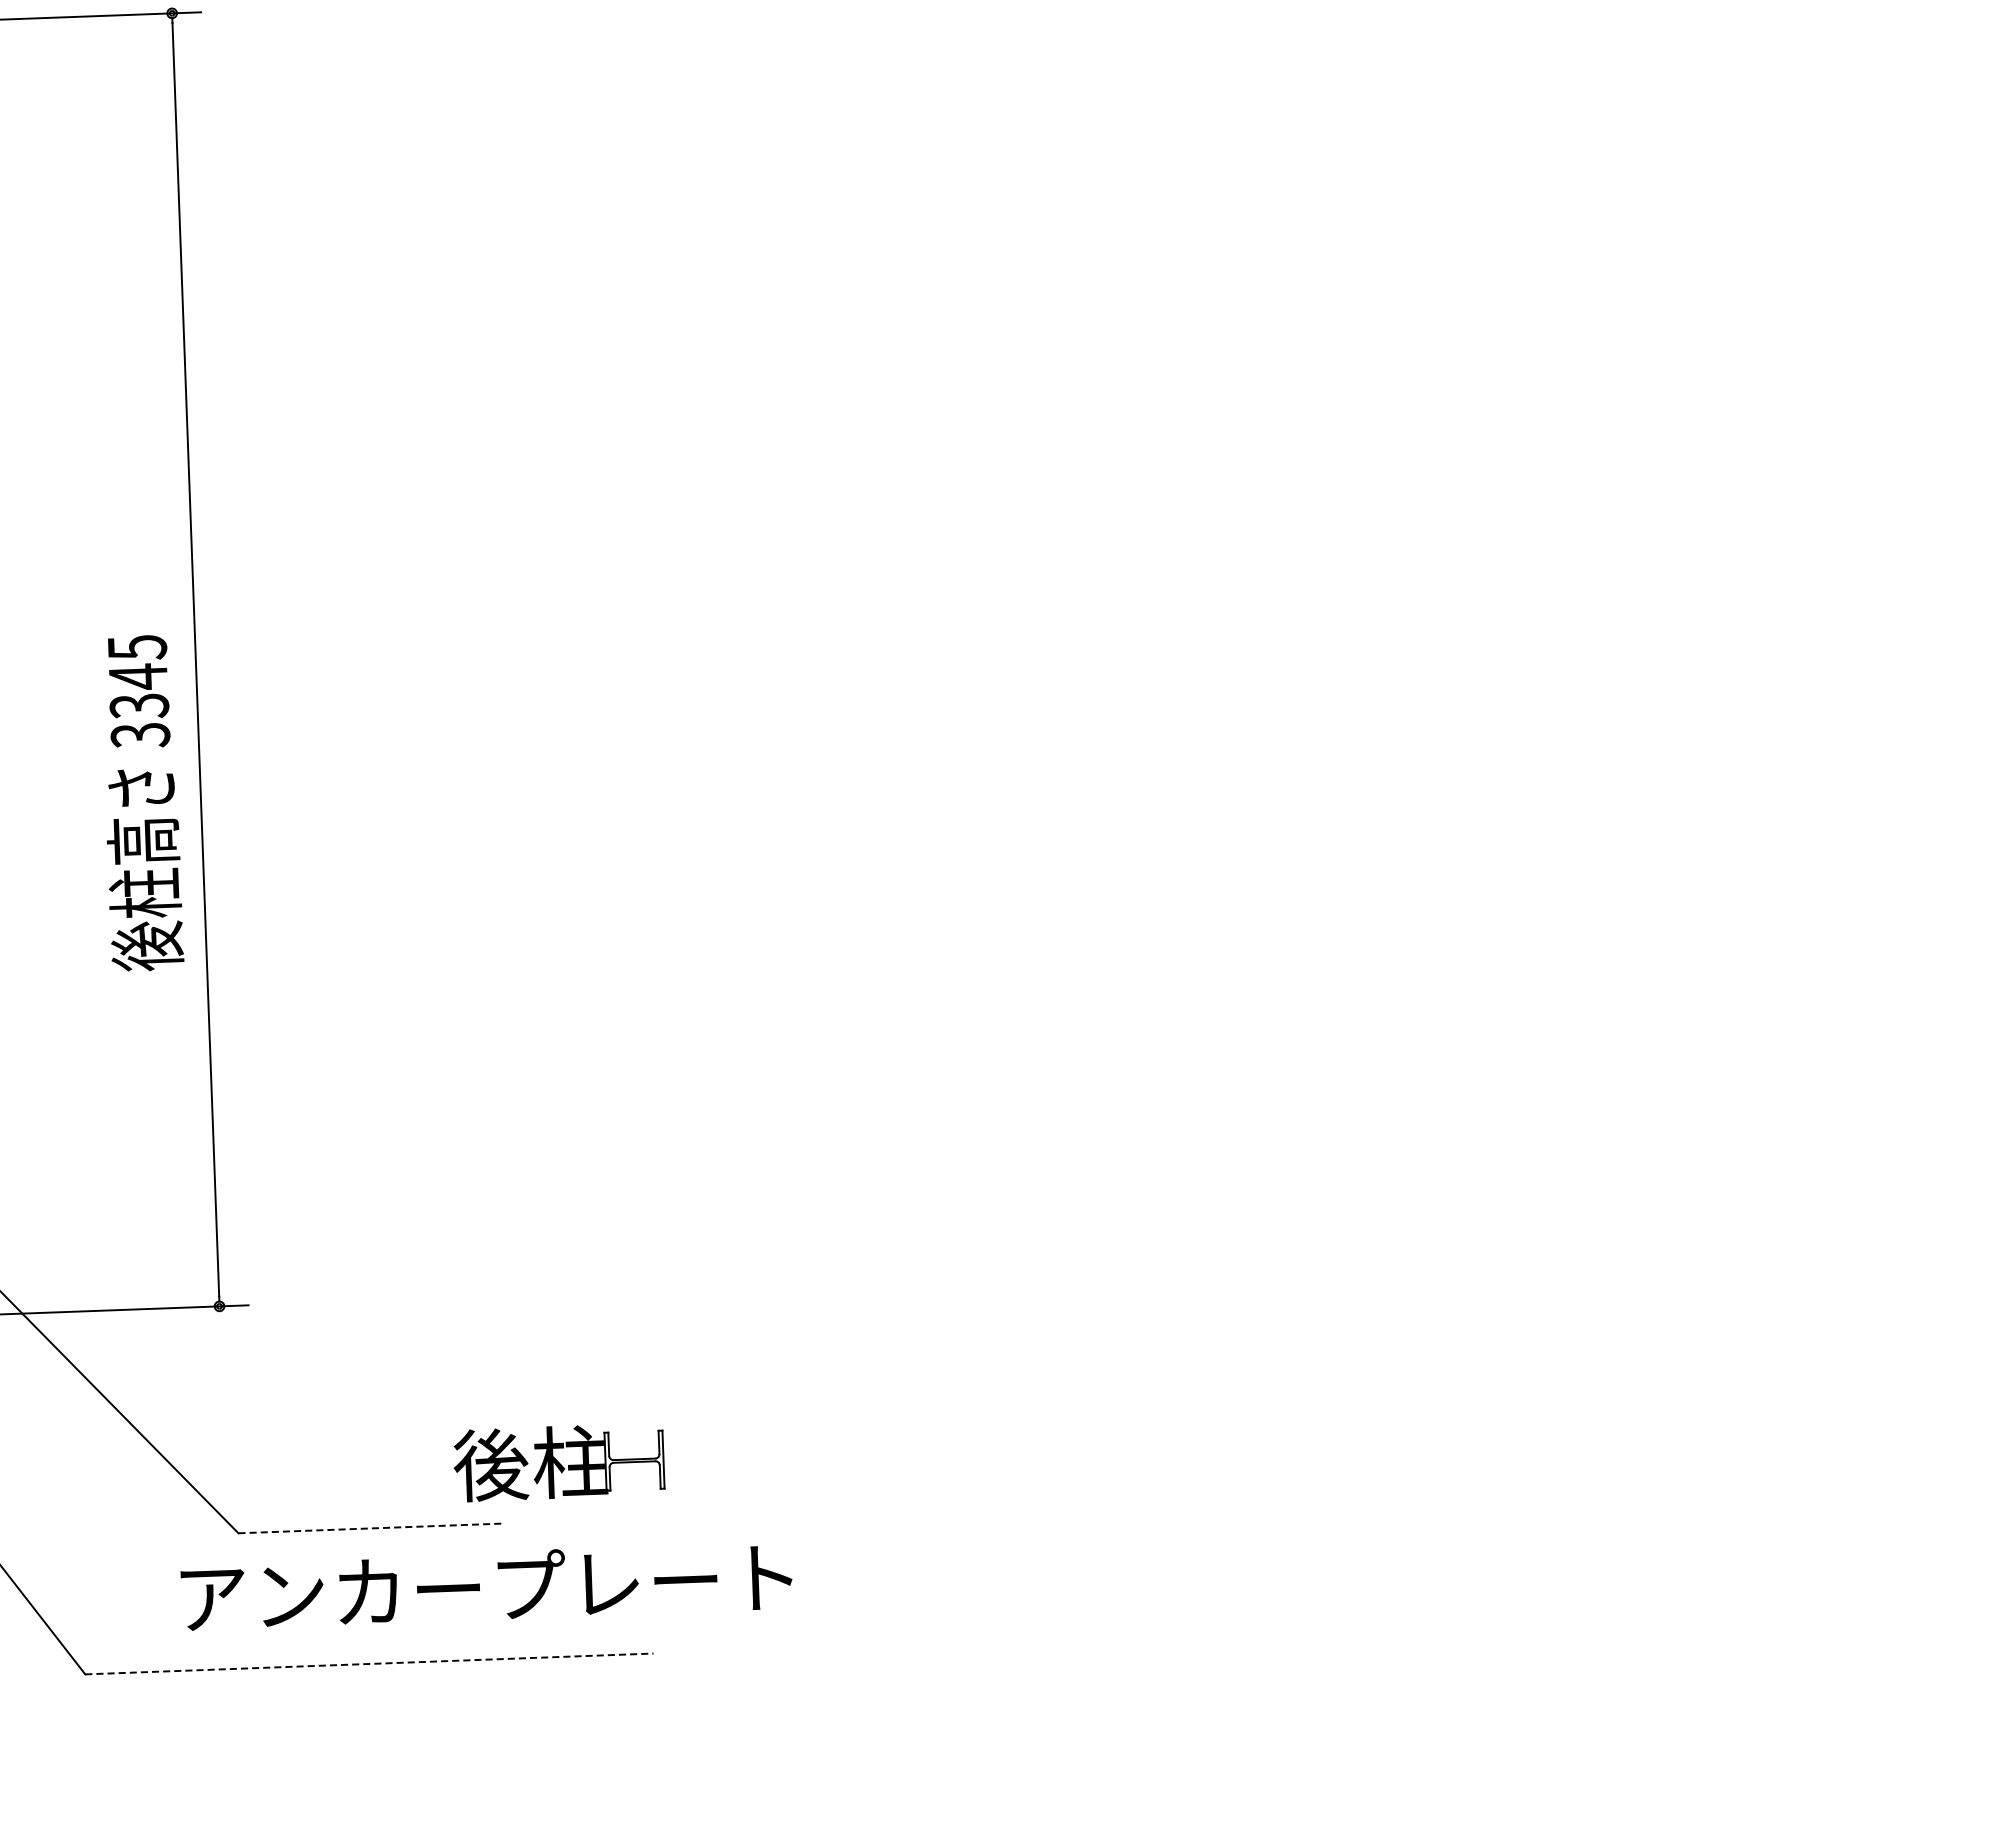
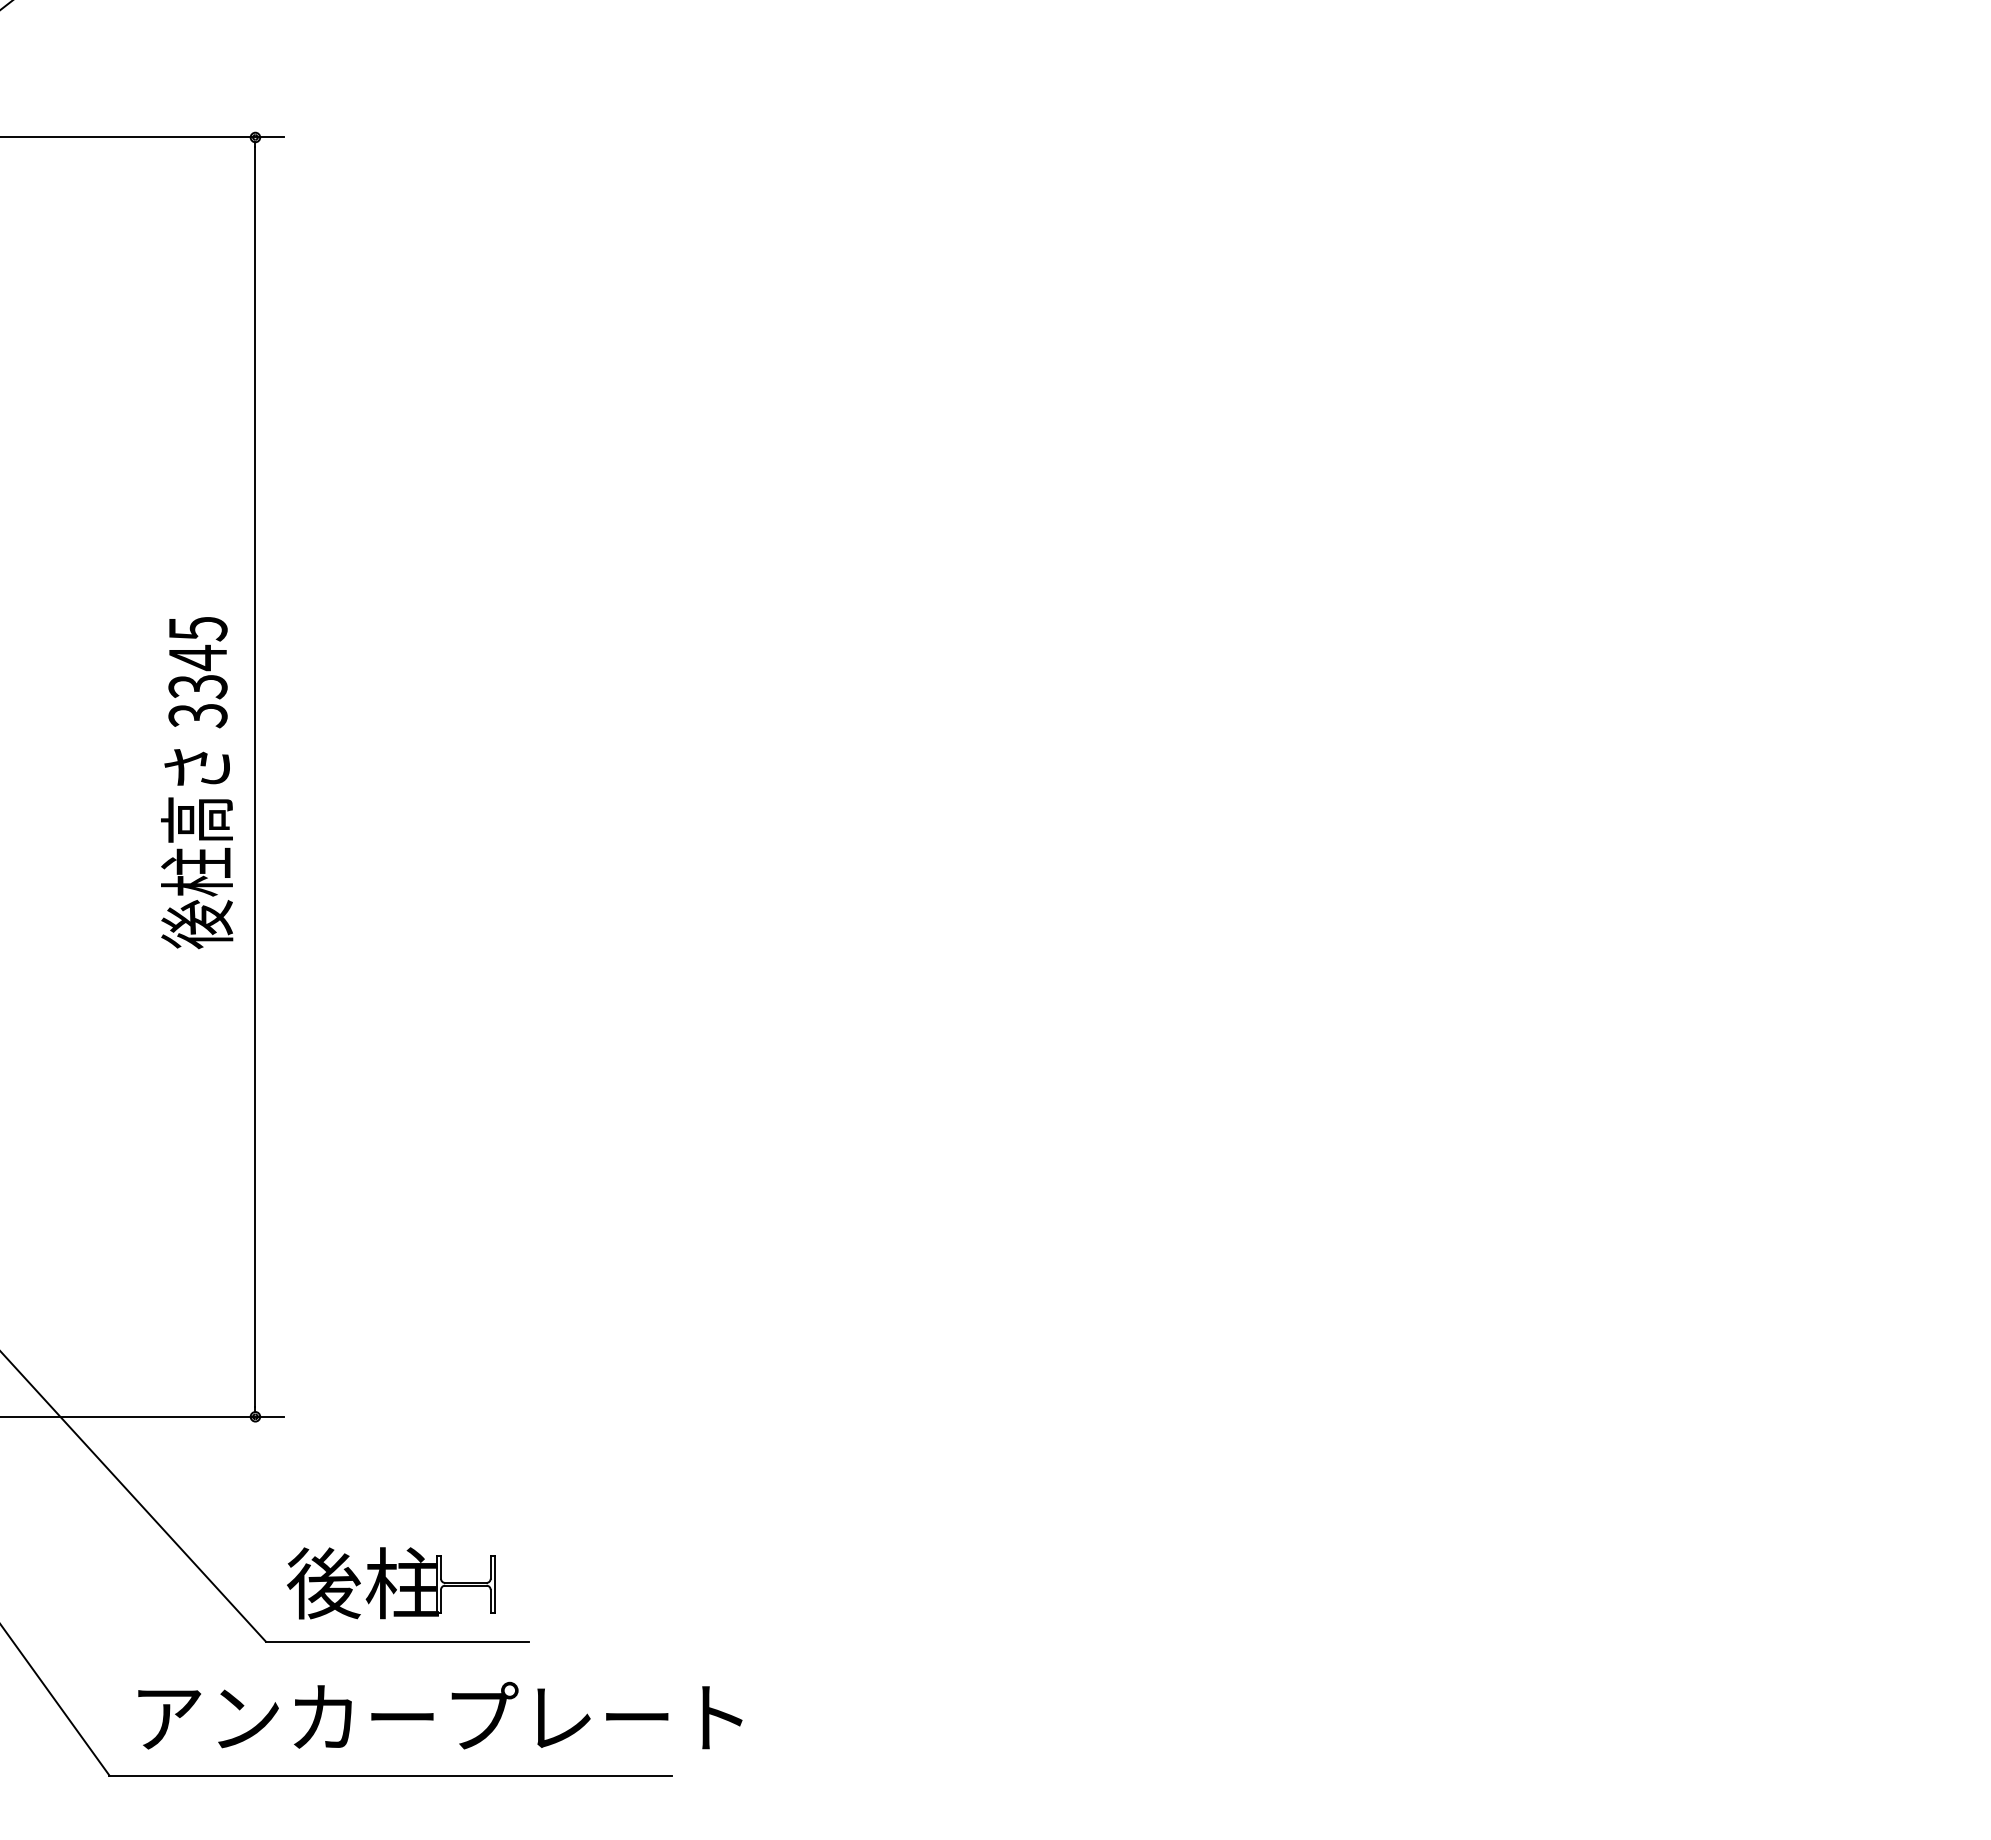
text: (142, 803) -> (197, 783), moved
part: (559, 1462) -> (391, 1583), moved
line: (371, 1528) -> (397, 1641), dashed -> solid
text: (486, 1585) -> (440, 1715), moved
line: (370, 1663) -> (391, 1775), dashed -> solid

